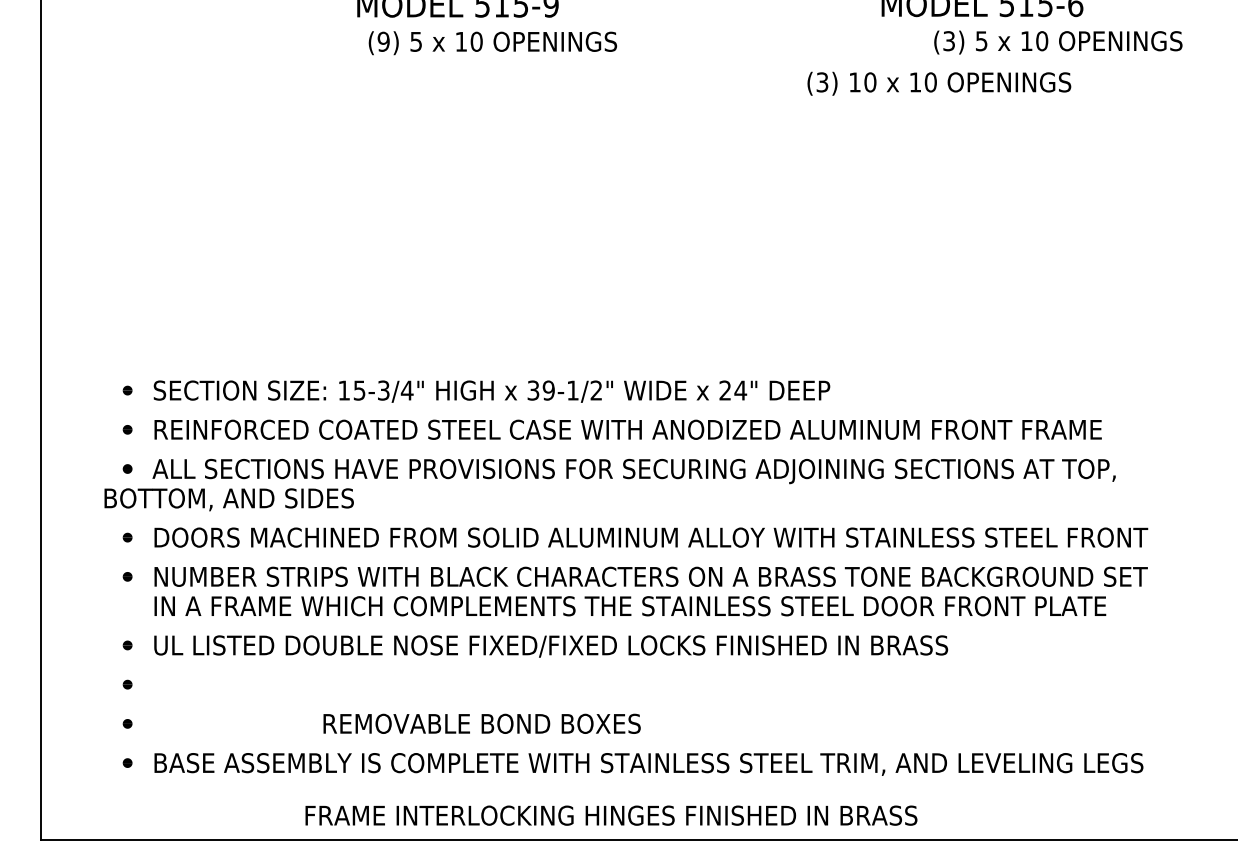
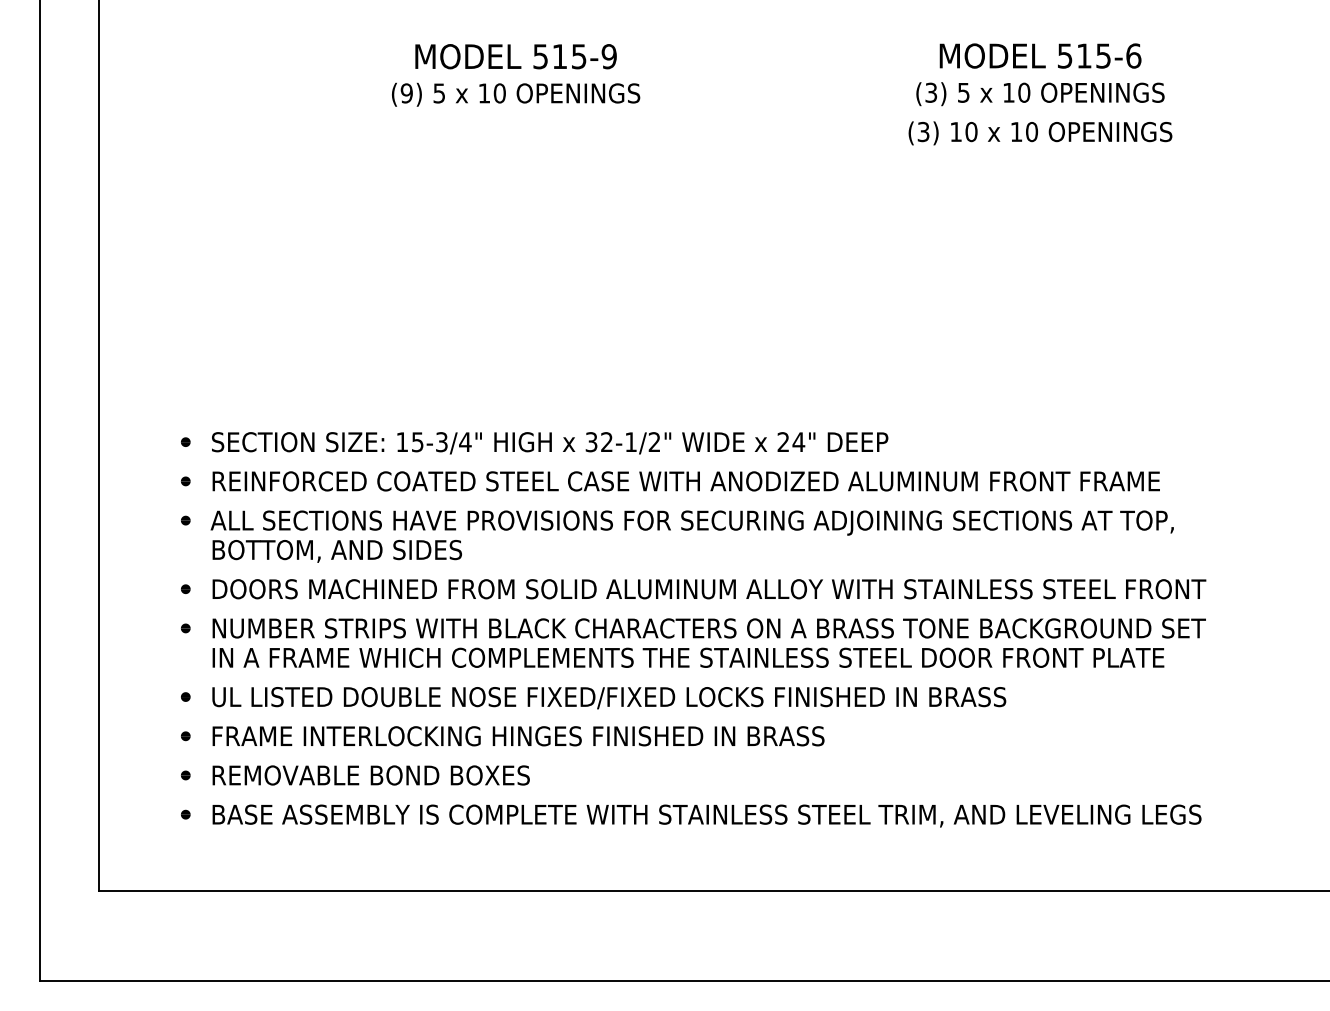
text: (493, 42) -> (516, 94), moved
text: (1058, 42) -> (1040, 94), moved
text: (939, 83) -> (1040, 133), moved
text: (548, 390) -> (606, 442), 39-1/2" -> 32-1/2"
text: (228, 499) -> (336, 551), moved
text: (481, 723) -> (370, 775), moved
text: (611, 815) -> (518, 736), moved

